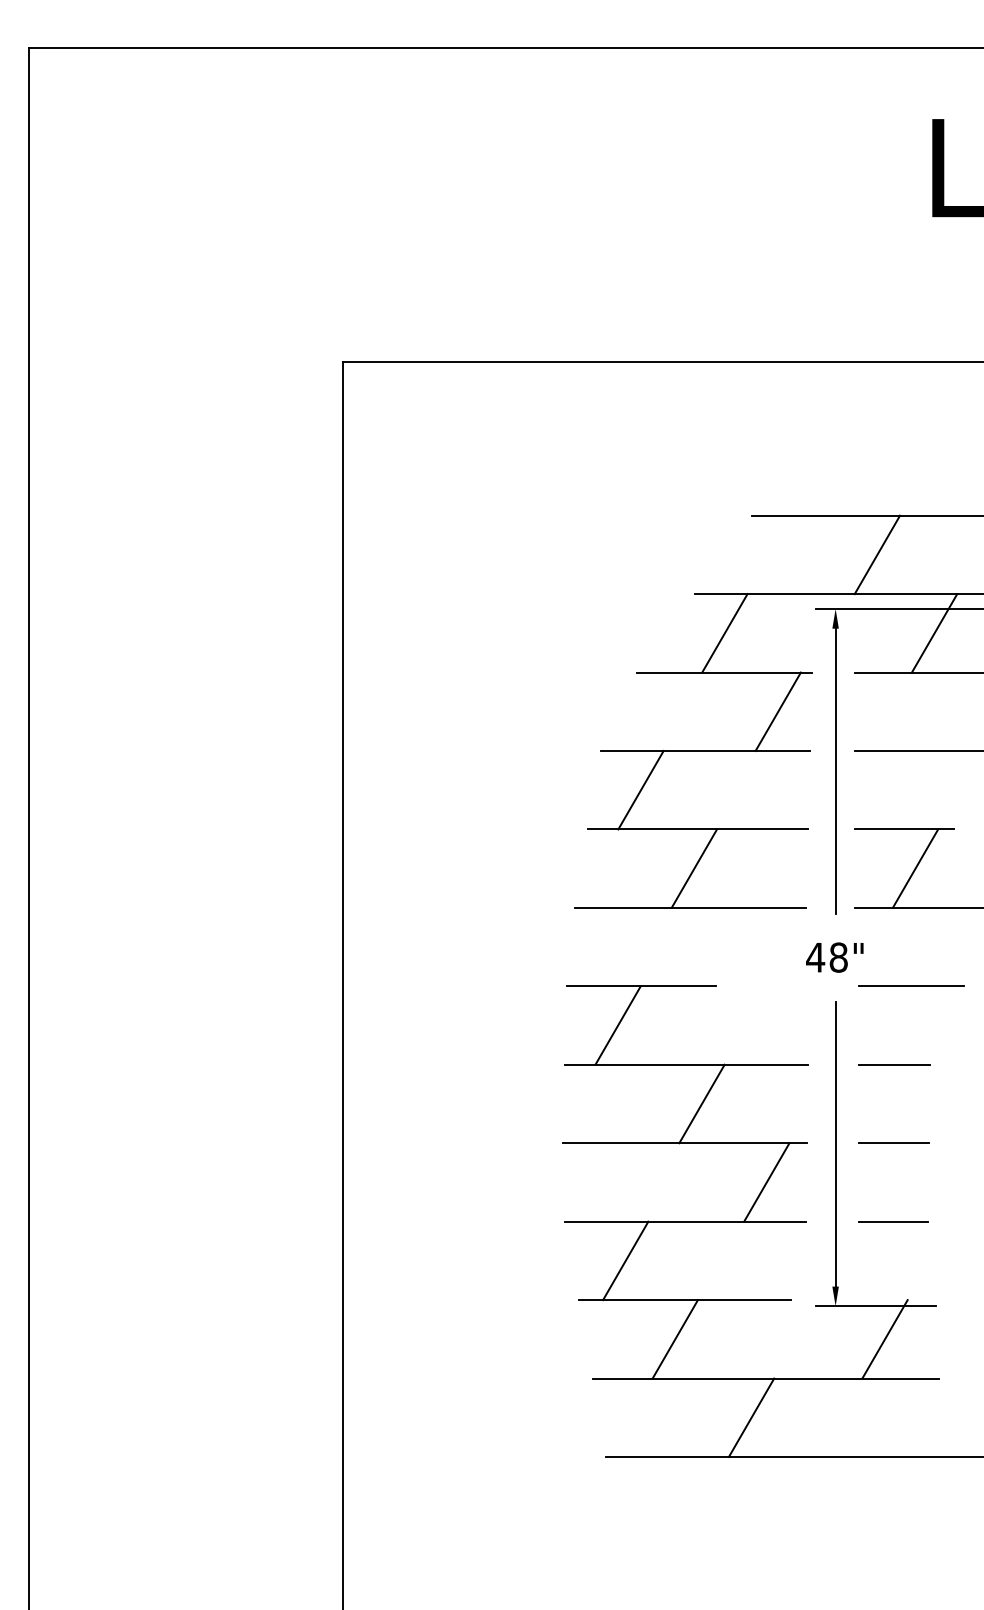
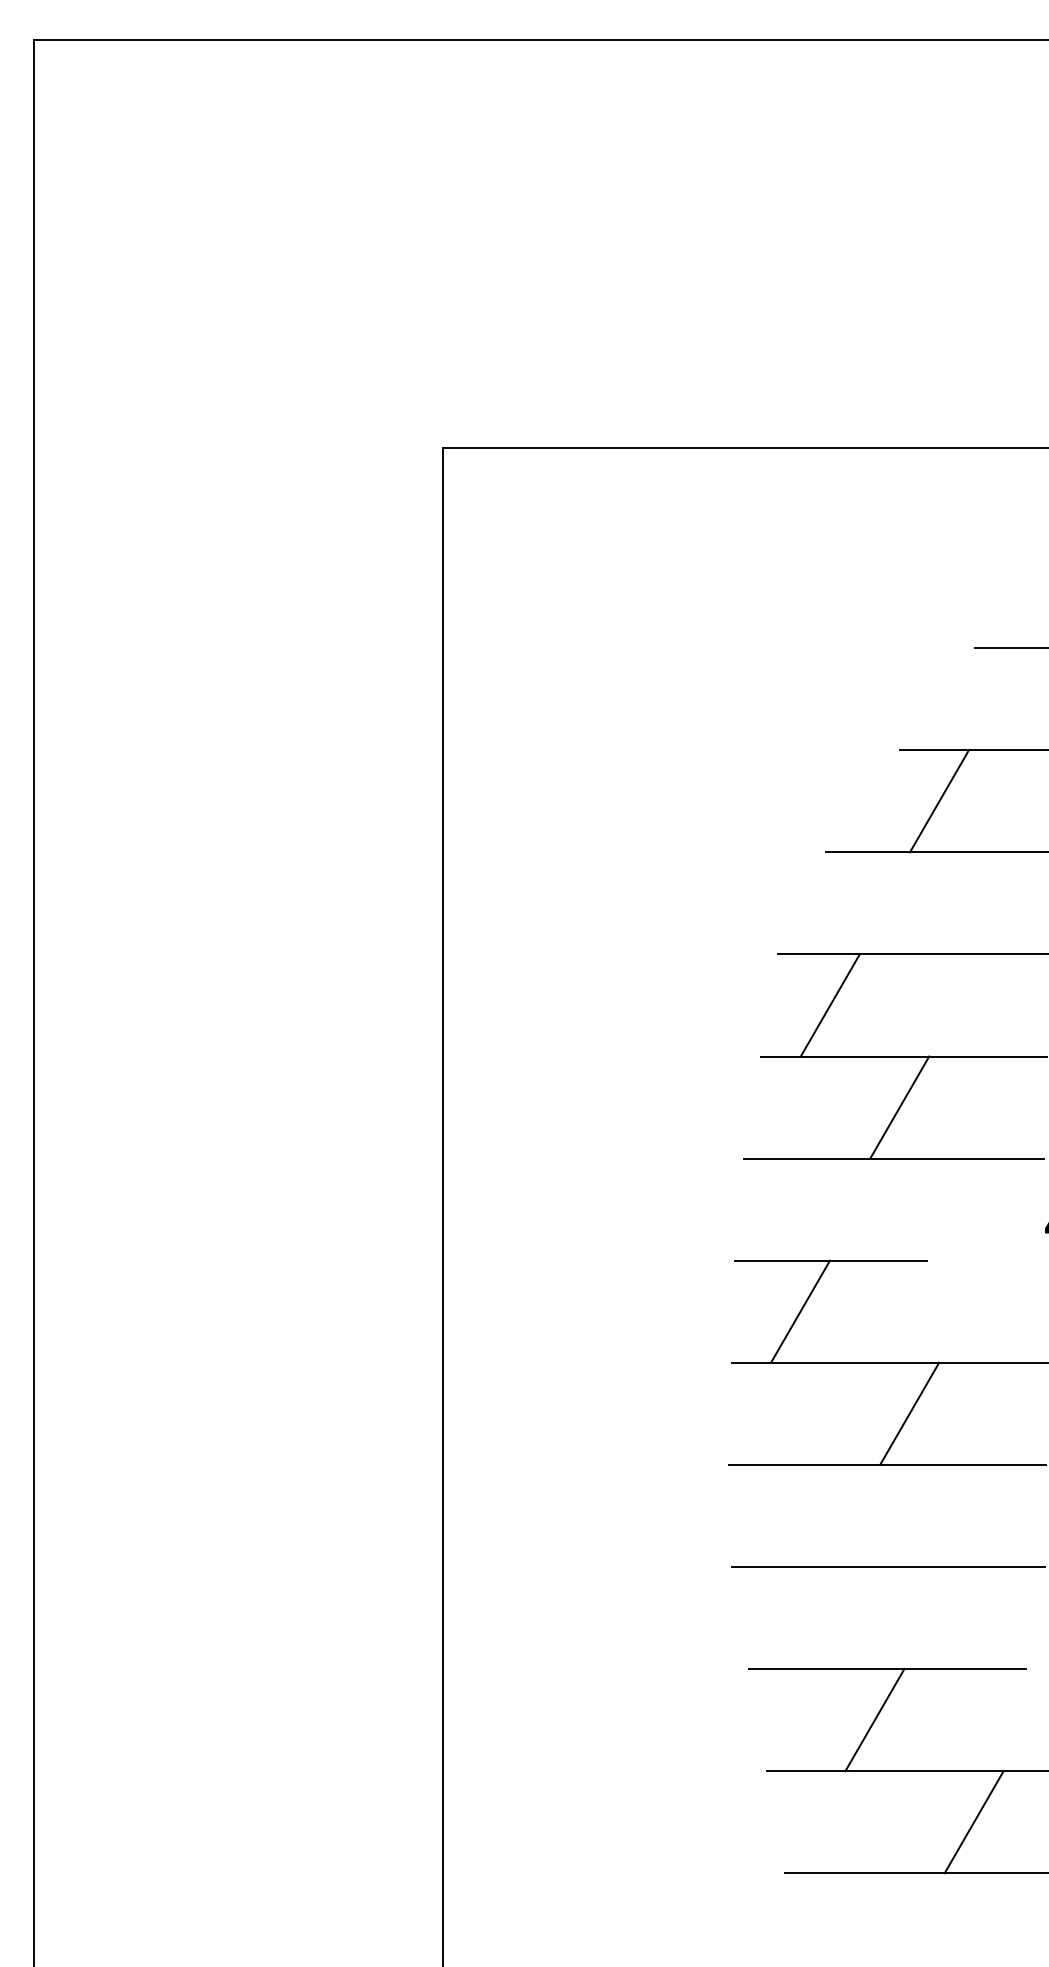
line: (777, 711) -> (1007, 903), removed
line: (766, 1182) -> (993, 1516), removed
line: (625, 1260) -> (810, 1617), removed

